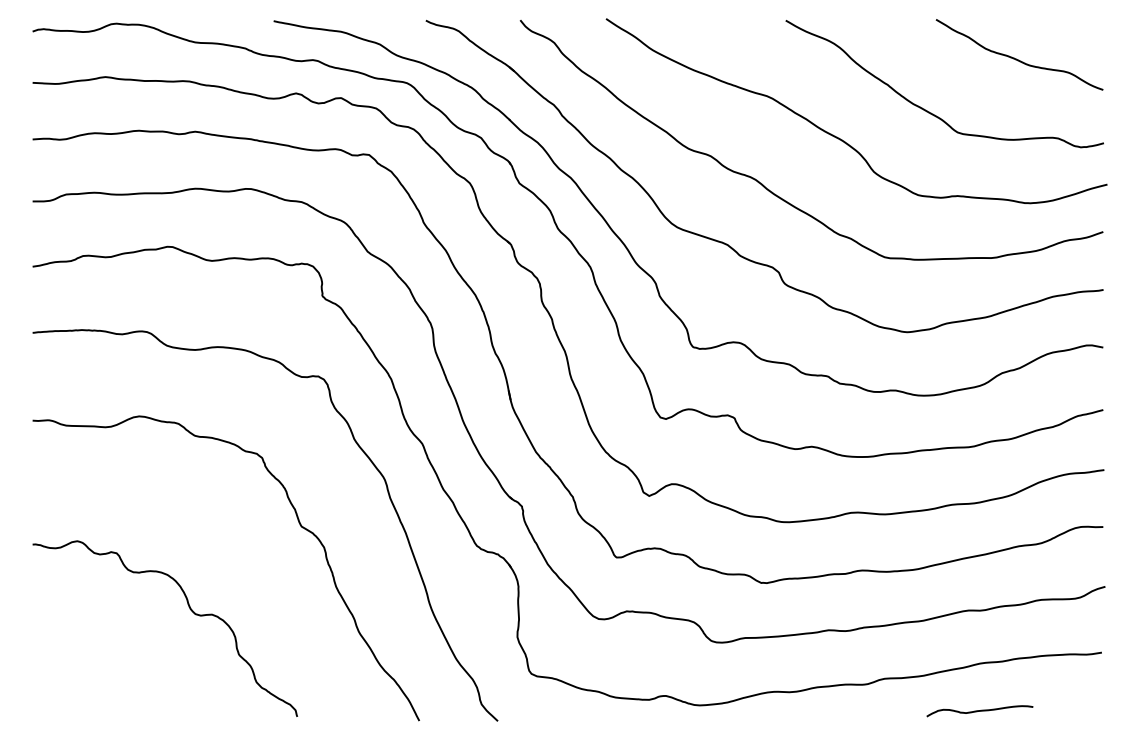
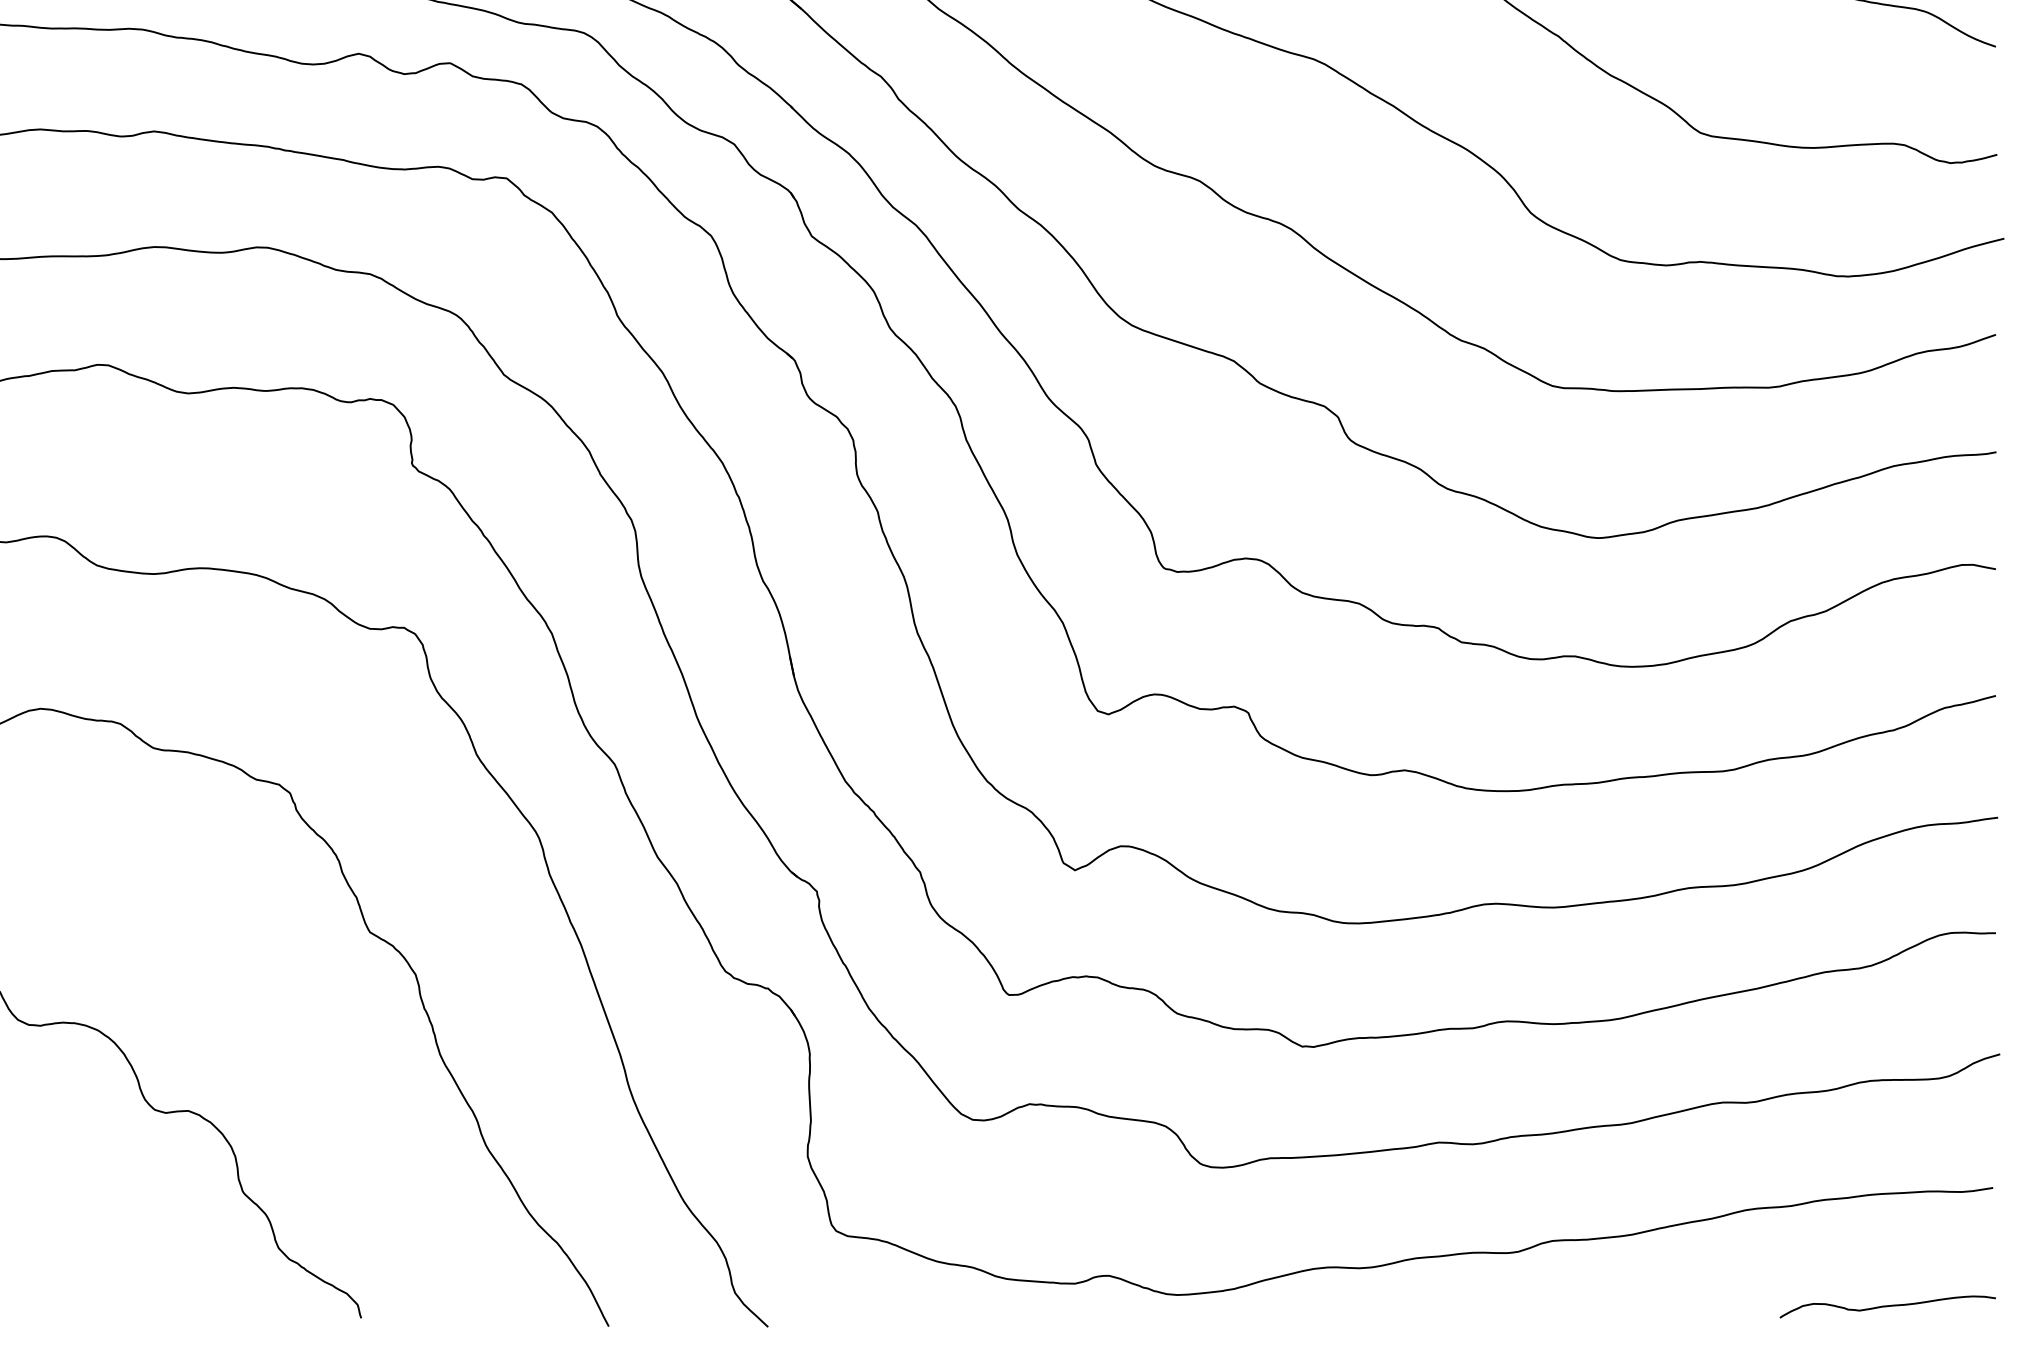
curve: (979, 711) -> (1886, 1307), moved

